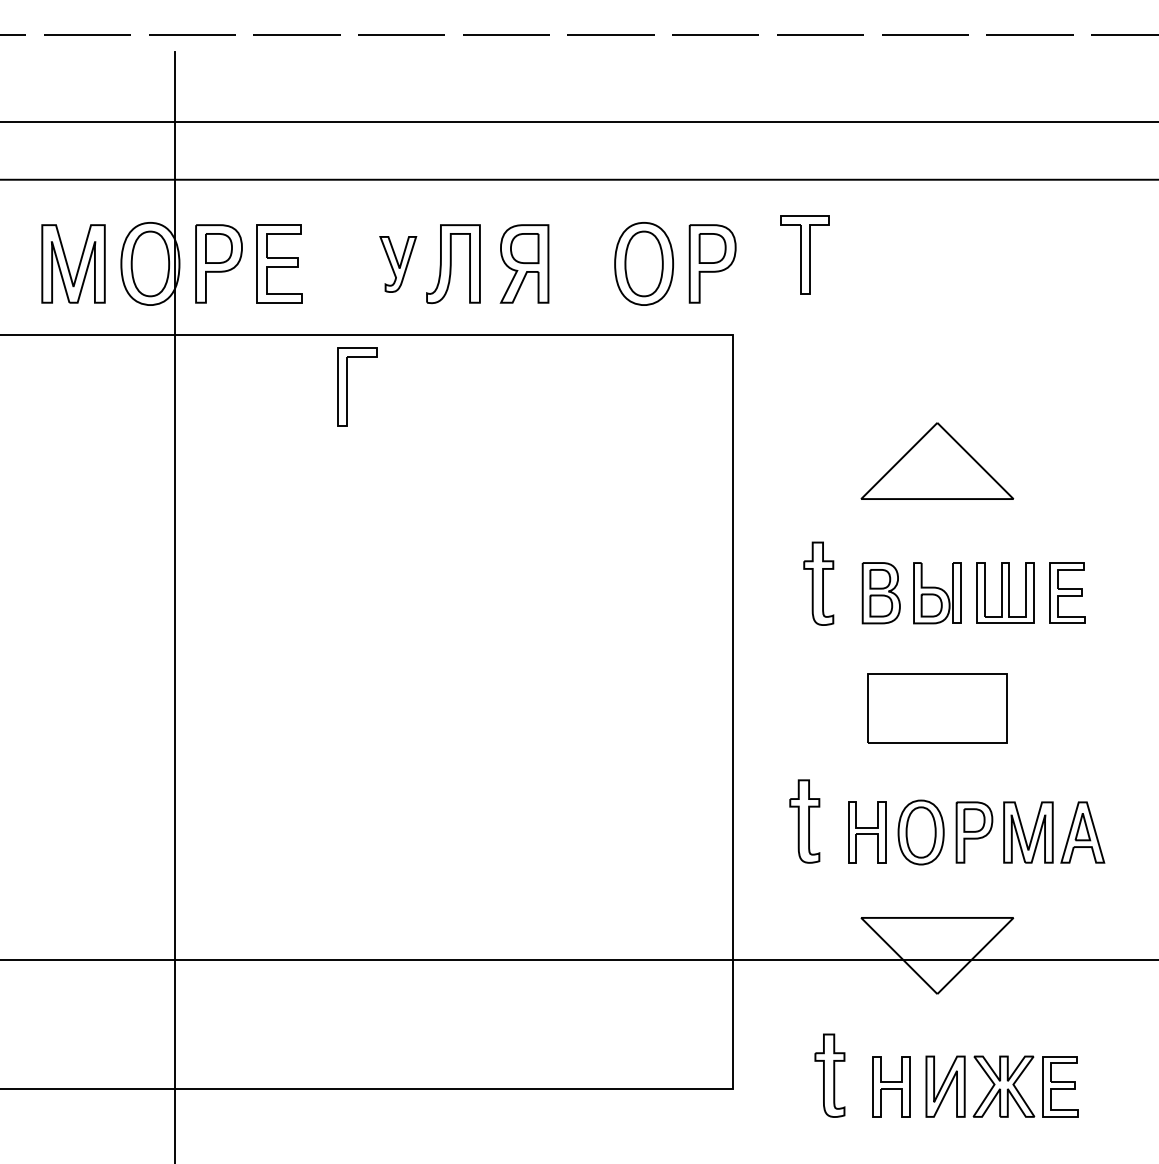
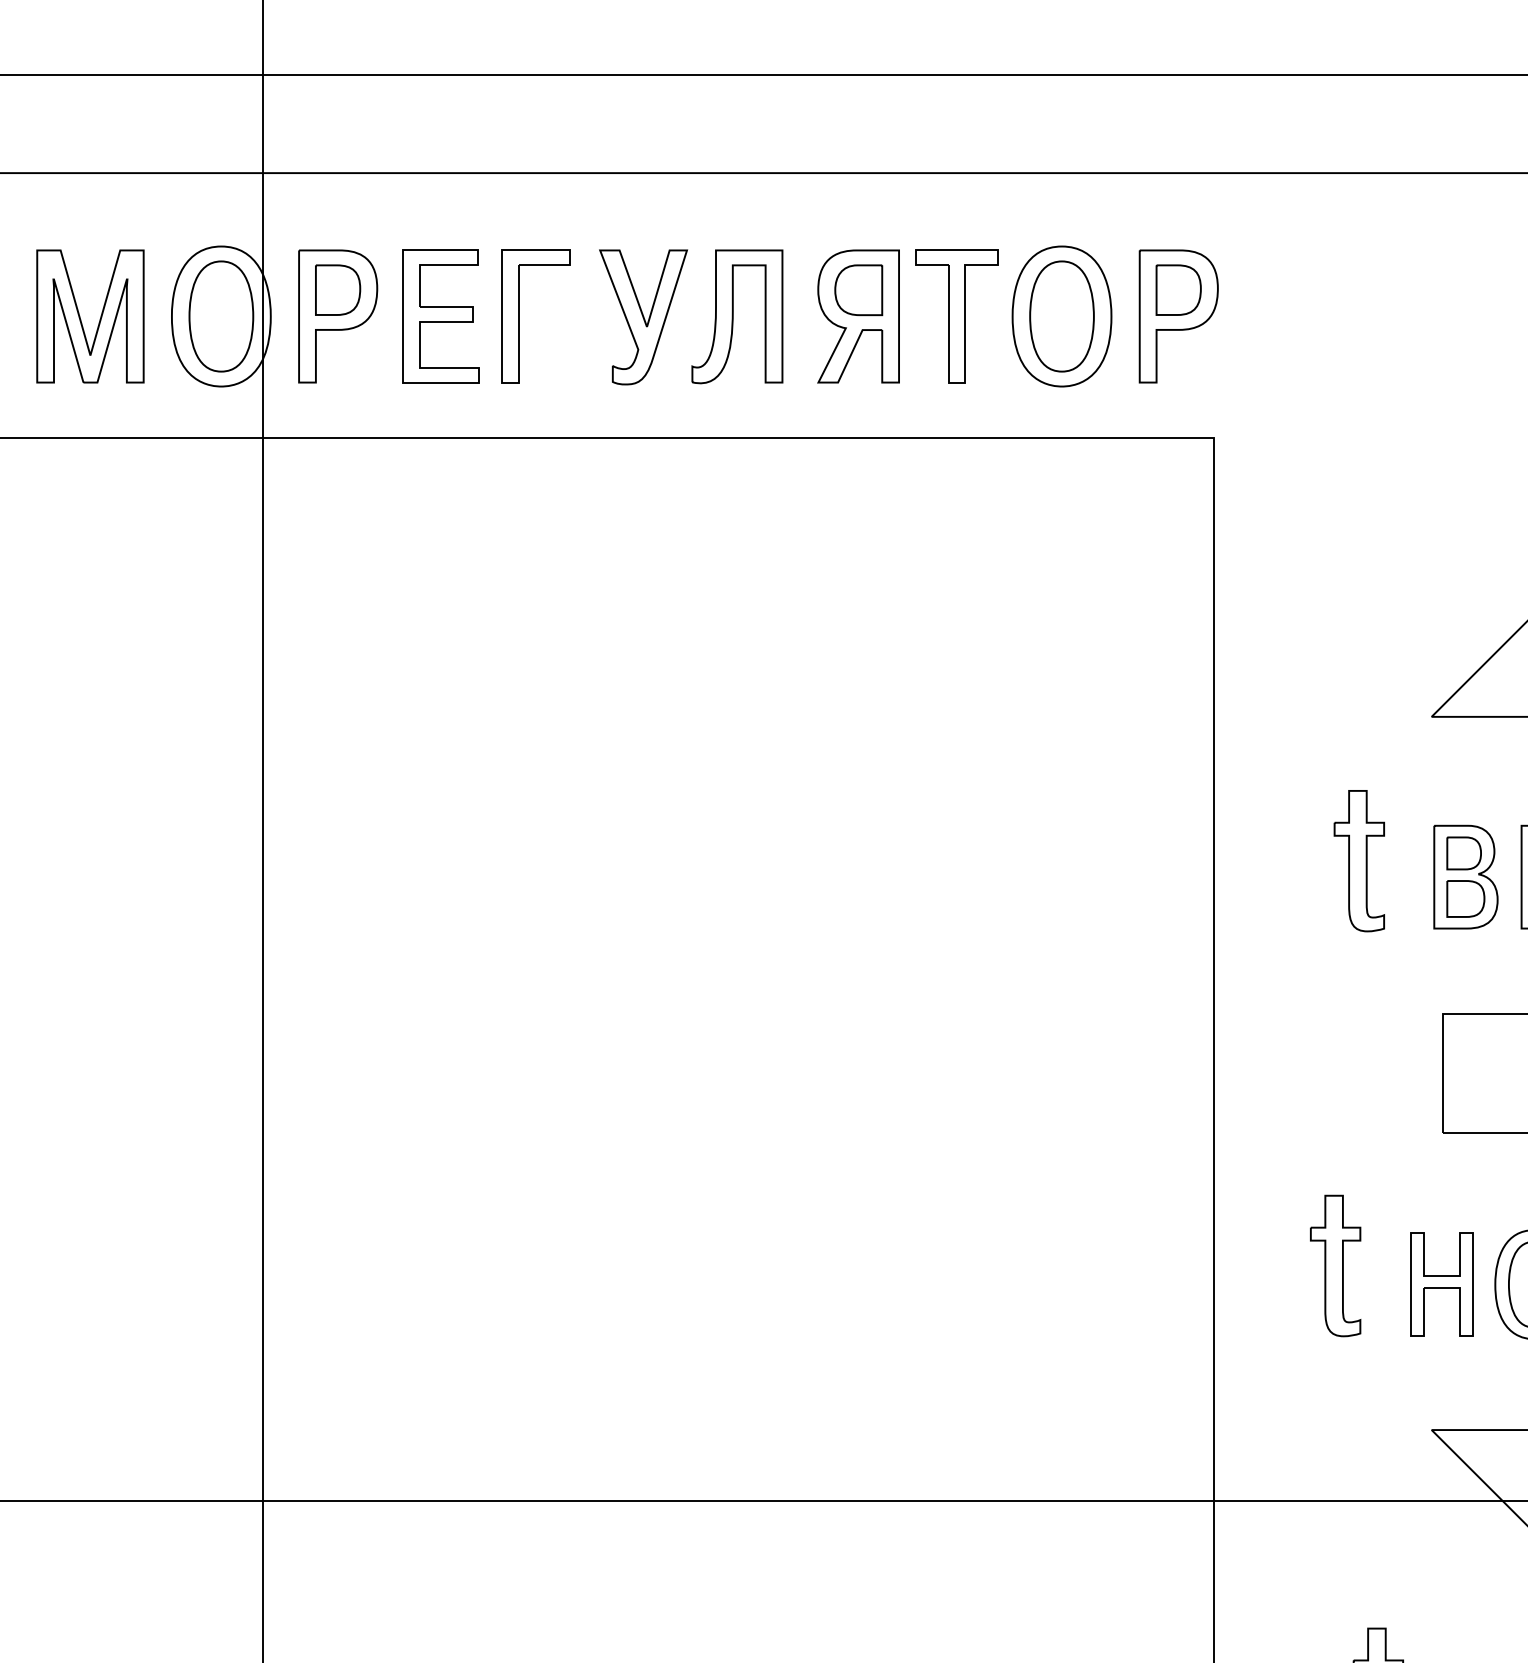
part: (804, 254) -> (955, 315), moved
part: (397, 264) -> (642, 317), size x1.43
part: (347, 386) -> (519, 315), moved

